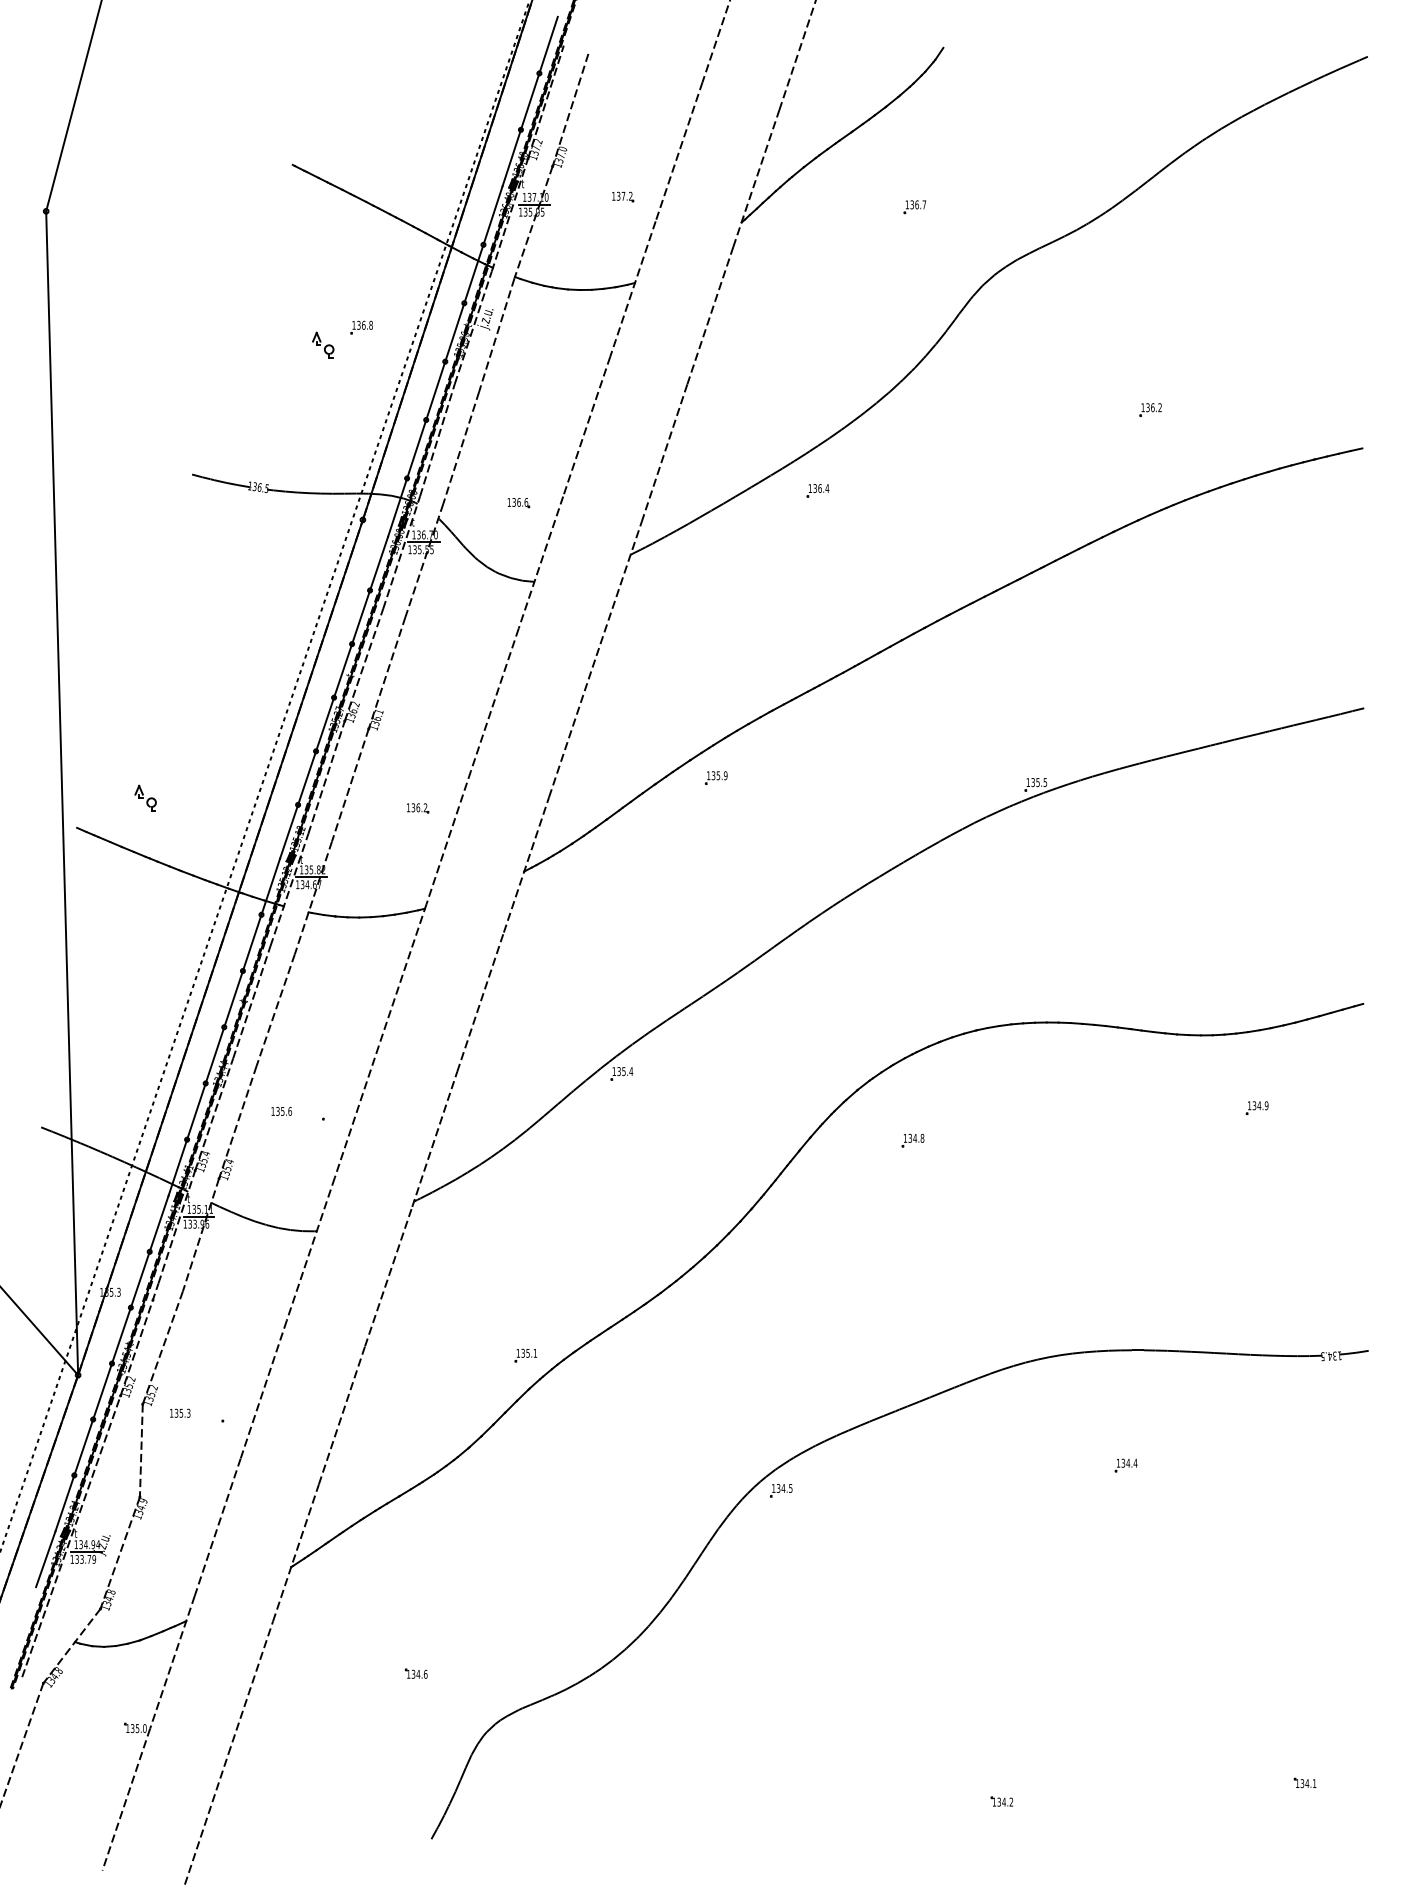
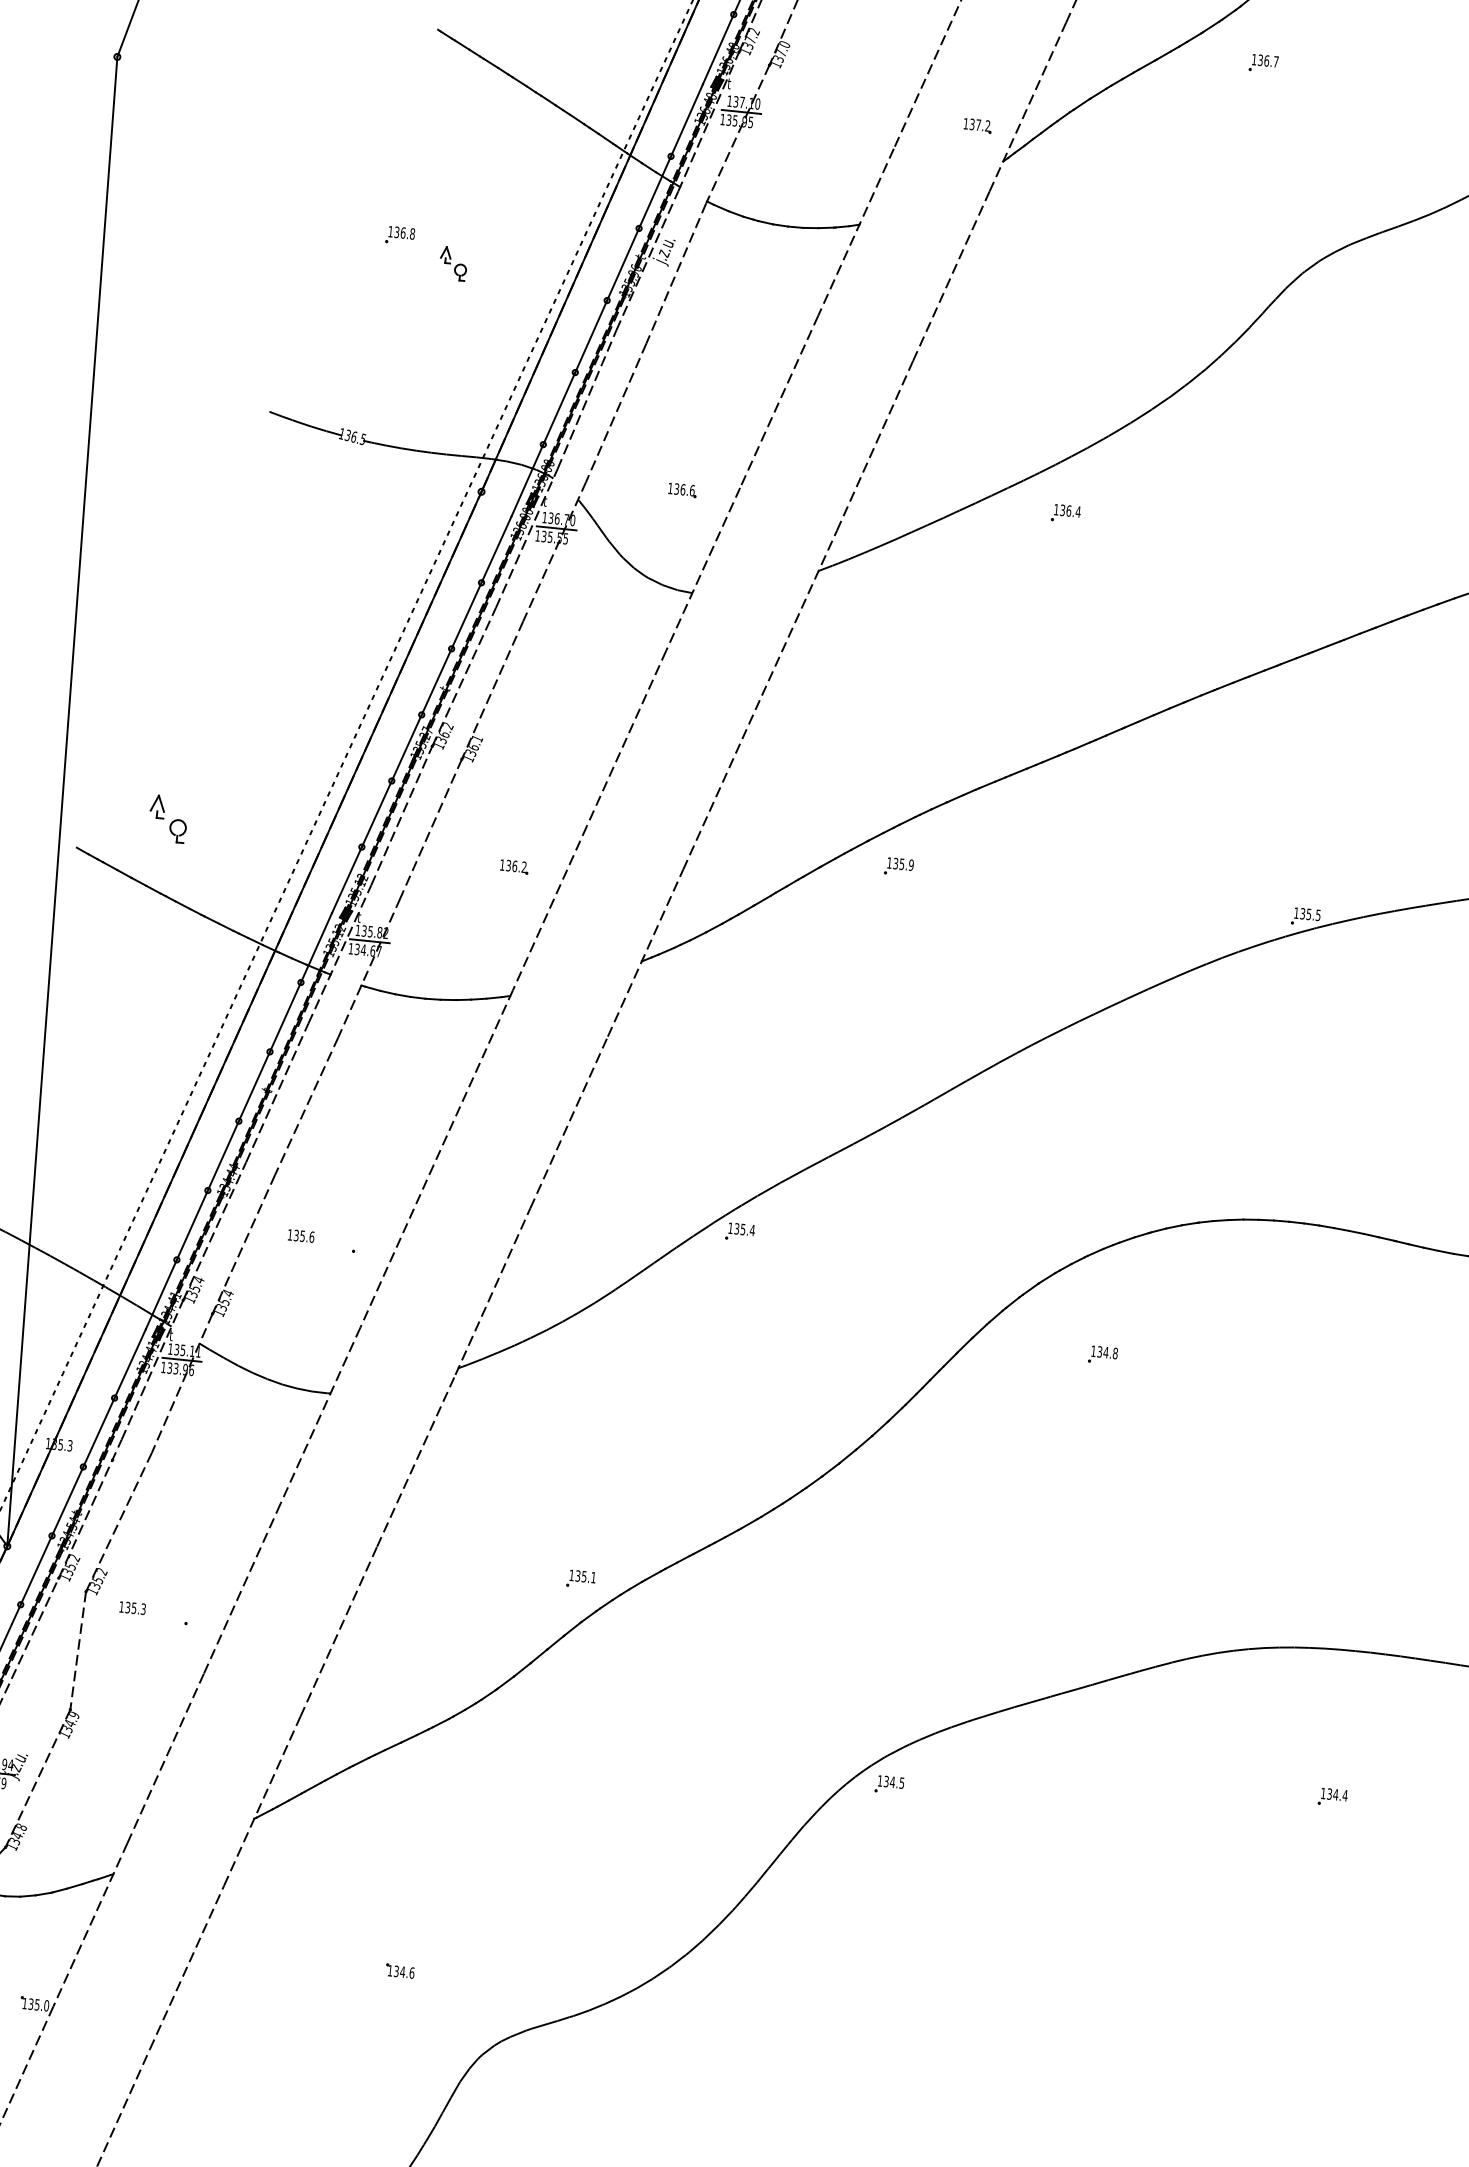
part: (623, 196) -> (978, 125), moved
part: (914, 207) -> (1263, 64), moved
part: (361, 327) -> (400, 235), moved
part: (145, 797) -> (168, 817), size x1.4

